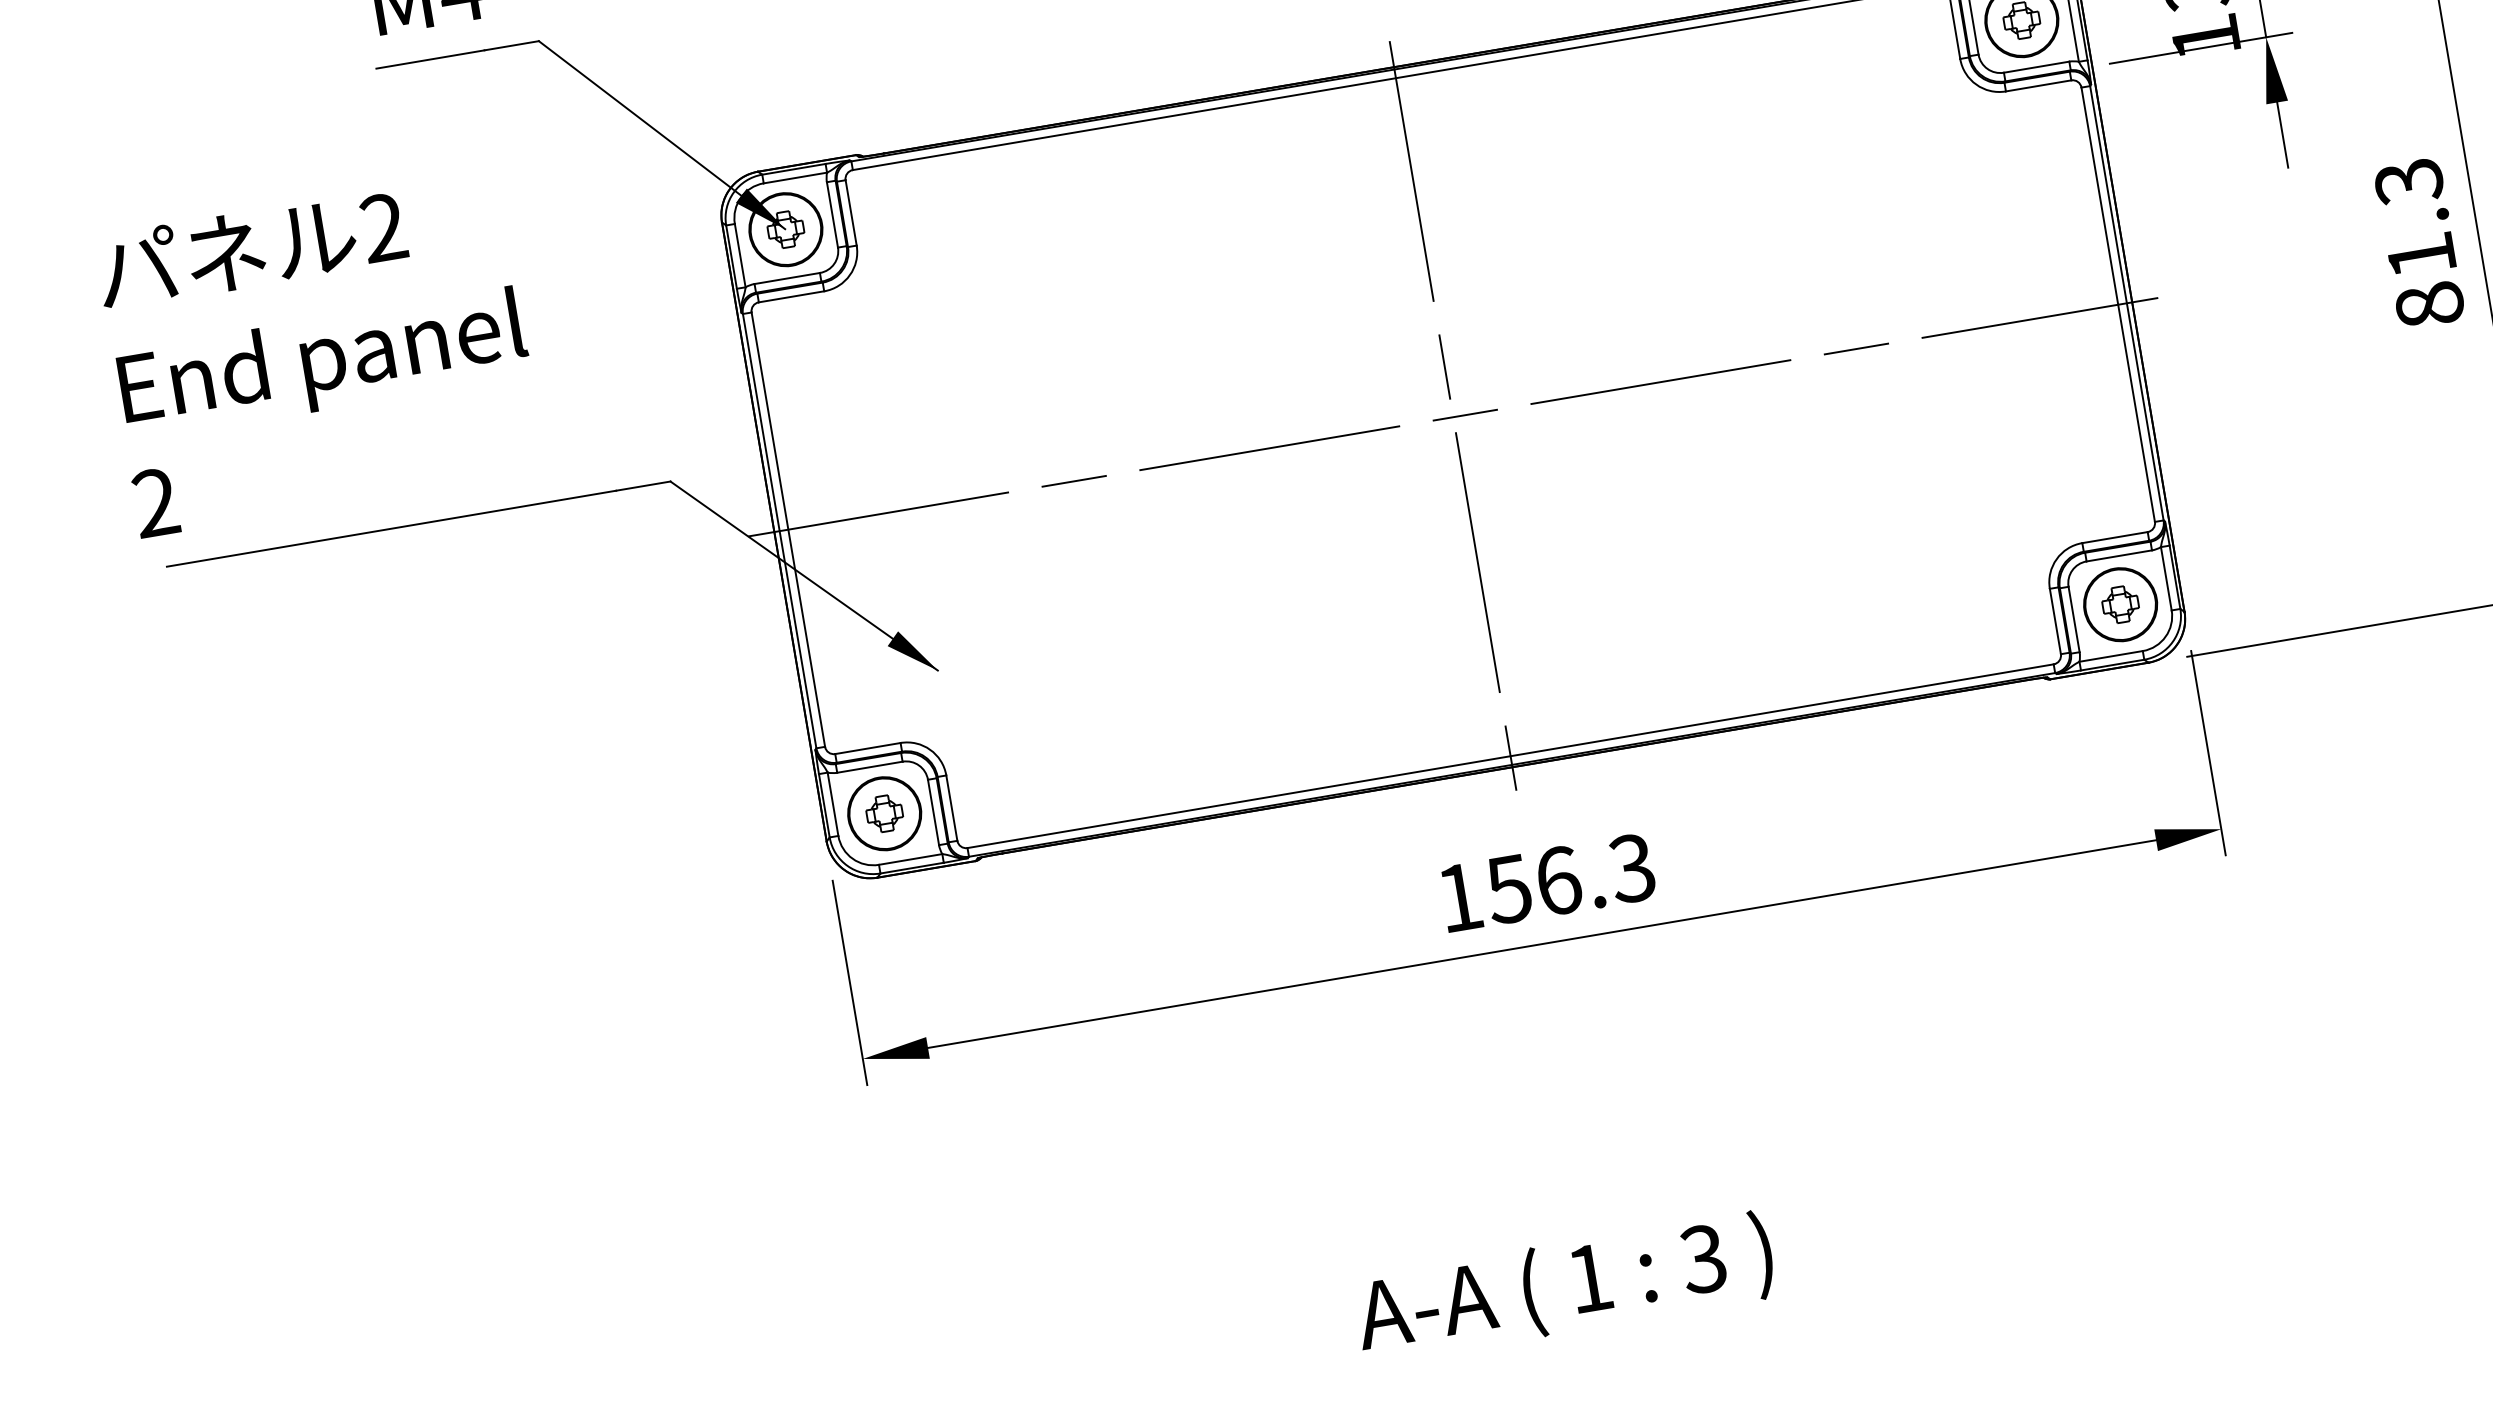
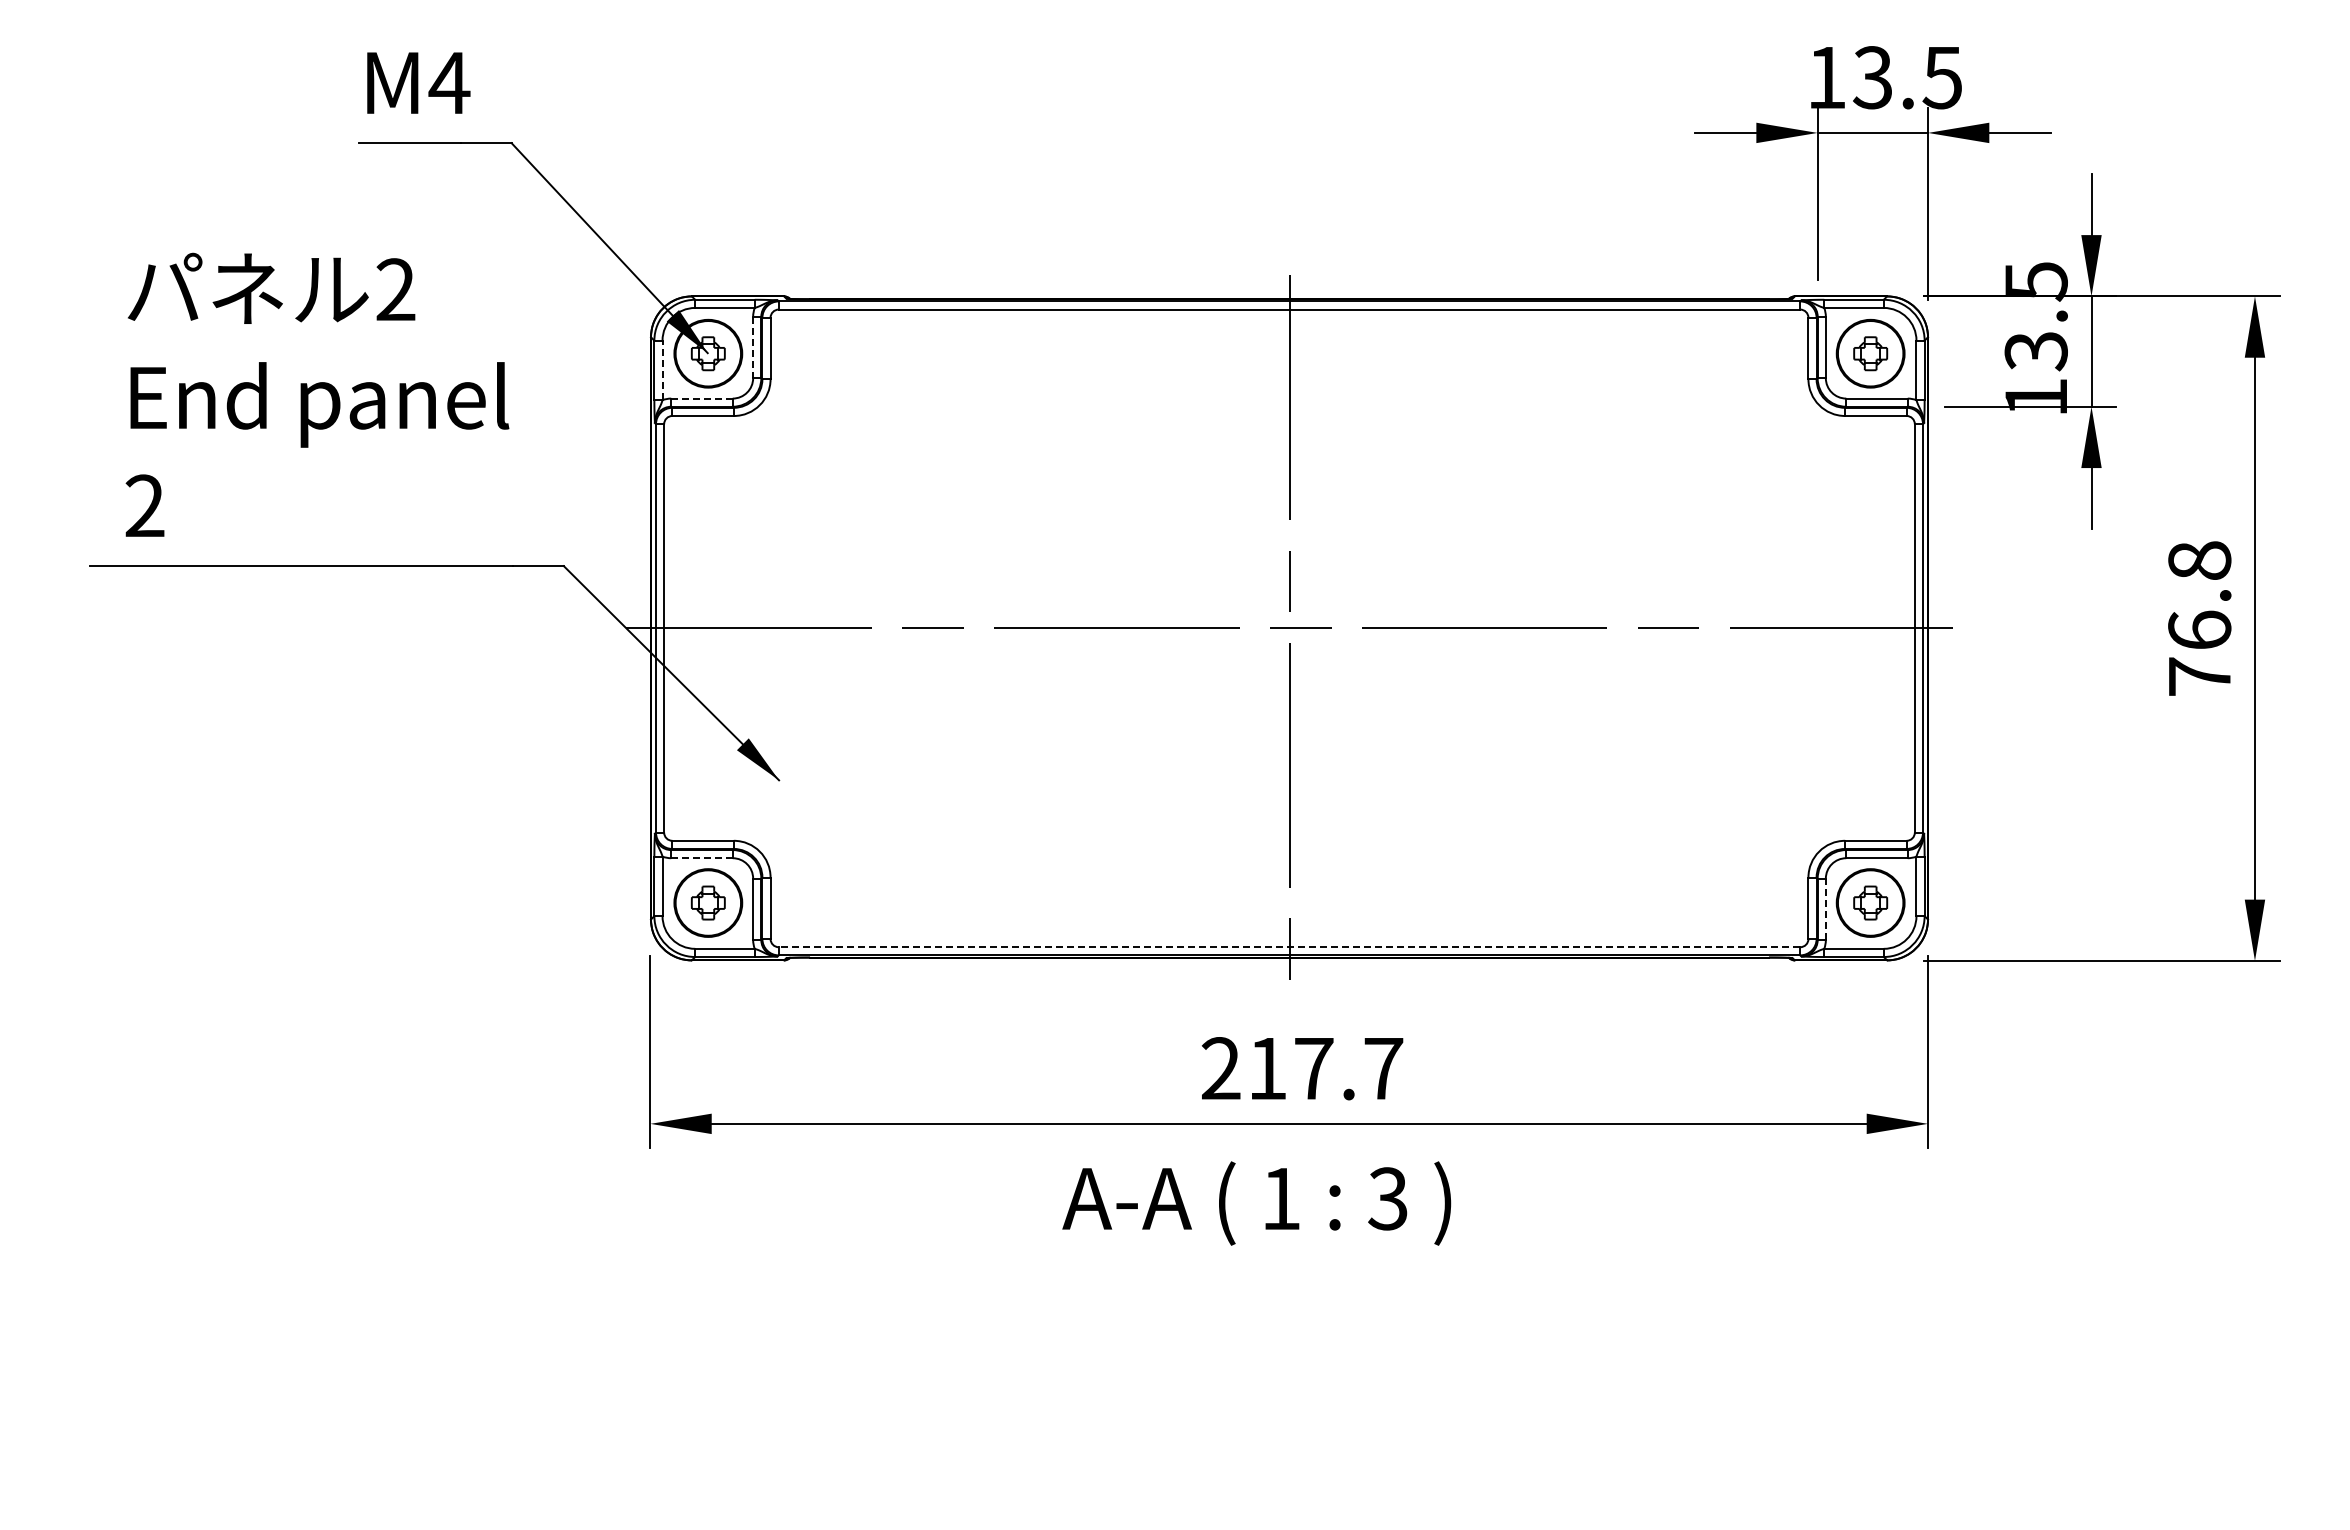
line: (832, 214) -> (753, 347), solid -> dashed
text: (2419, 243) -> (2199, 618), 81.3 -> 76.8
line: (740, 255) -> (662, 370), solid -> dashed
line: (787, 278) -> (702, 398), solid -> dashed
text: (319, 353) -> (317, 394), moved
line: (2073, 619) -> (1825, 909), solid -> dashed
line: (1510, 756) -> (1289, 947), solid -> dashed
line: (870, 767) -> (702, 858), solid -> dashed
text: (1546, 882) -> (1302, 1068), 156.3 -> 217.7
text: (1564, 1287) -> (1256, 1203), moved

